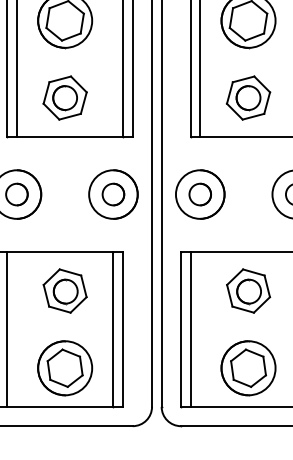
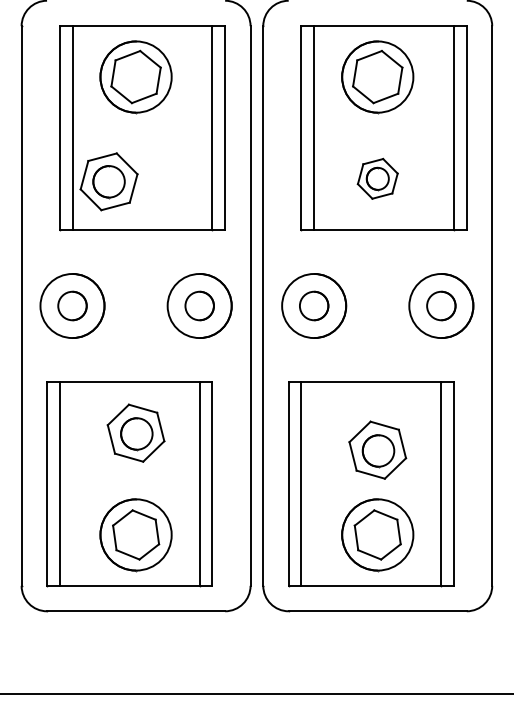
part: (64, 97) -> (108, 181), moved
part: (248, 97) -> (377, 178), size x0.7
part: (248, 290) -> (377, 449), moved

